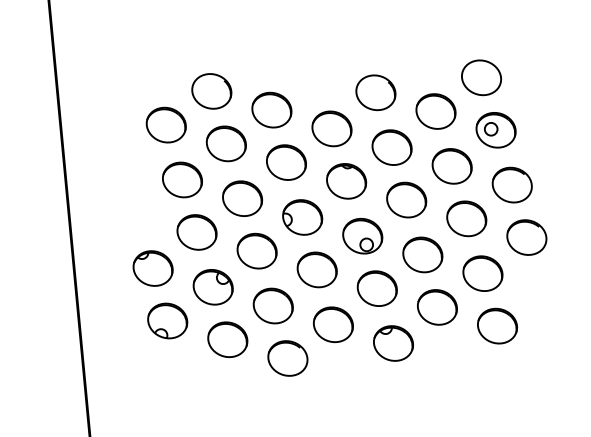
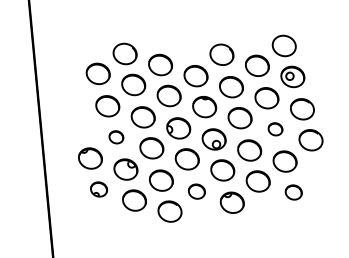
part: (466, 219) -> (275, 129), size x0.6
part: (197, 232) -> (116, 137), size x0.6
part: (166, 321) -> (98, 189), size x0.7
part: (332, 324) -> (196, 191), size x0.7
part: (497, 326) -> (293, 192), size x0.7

